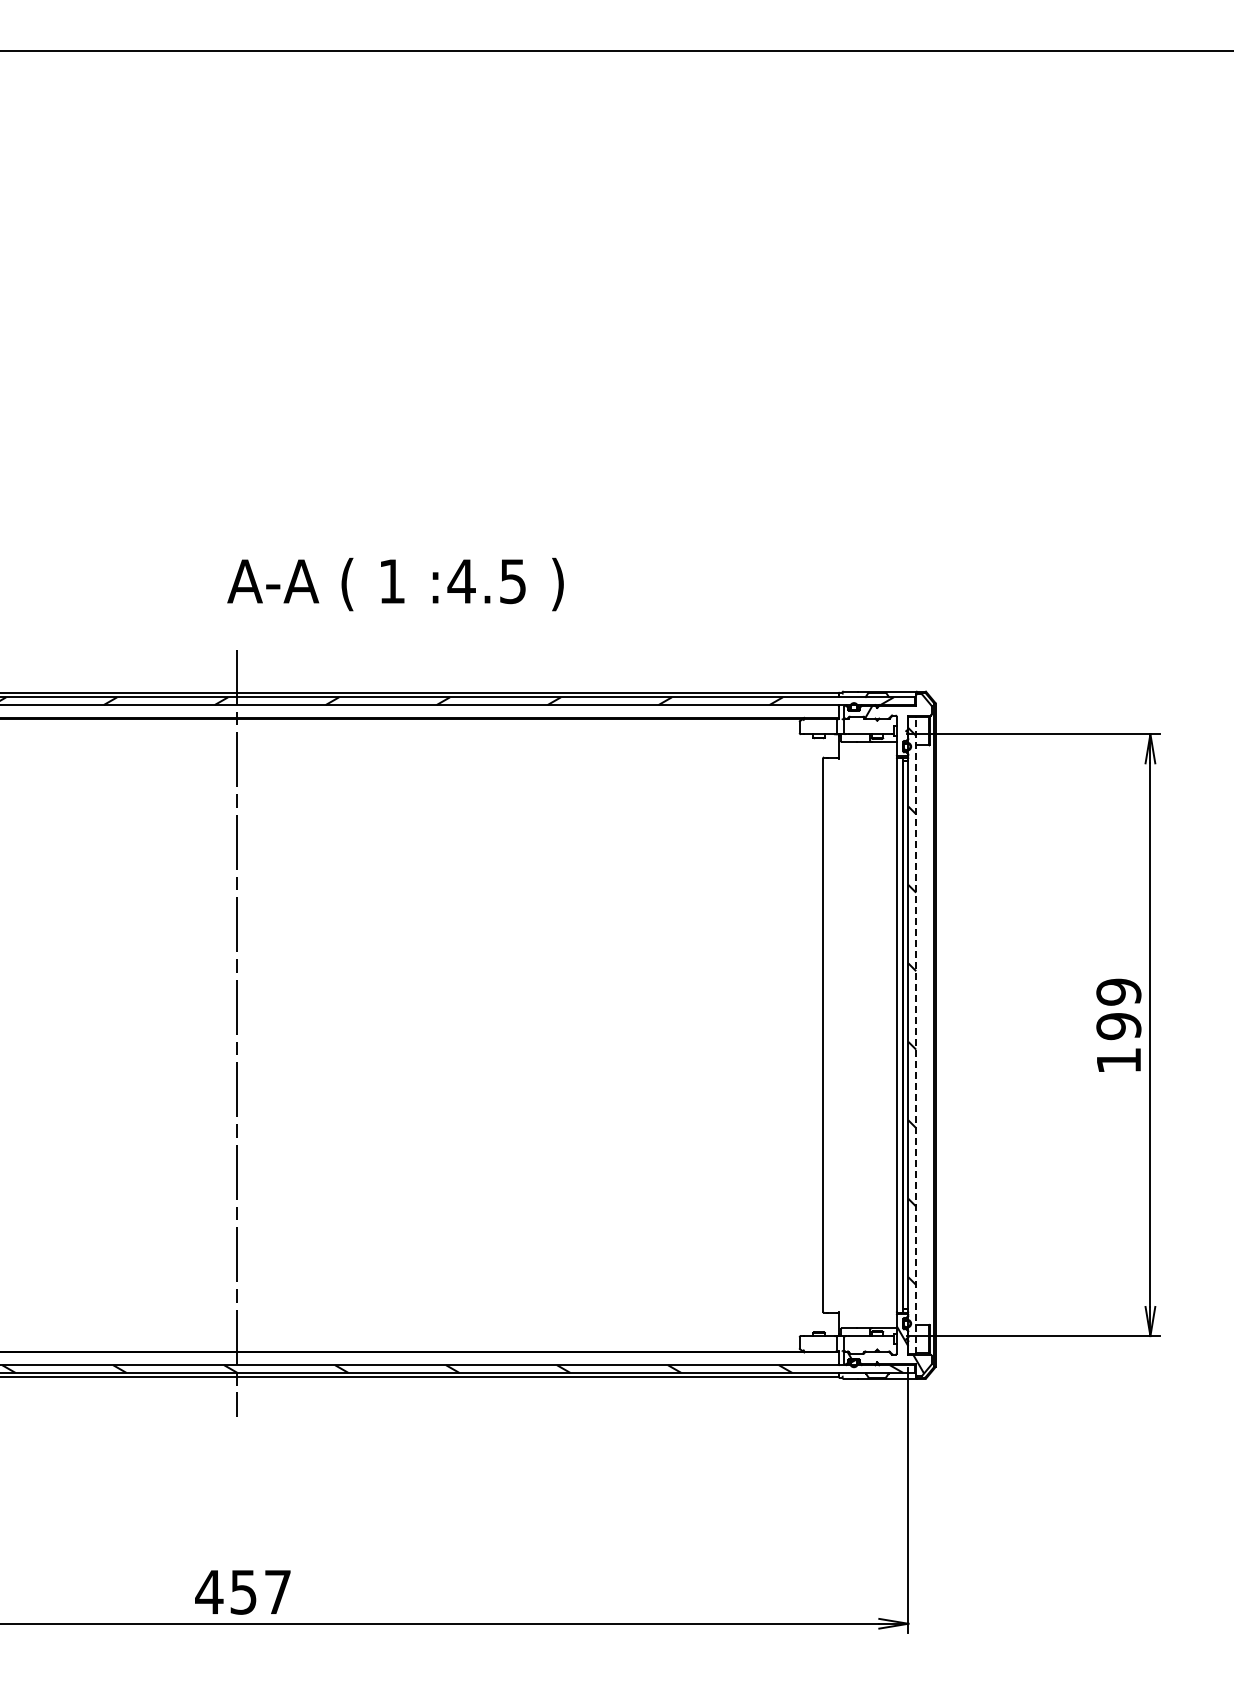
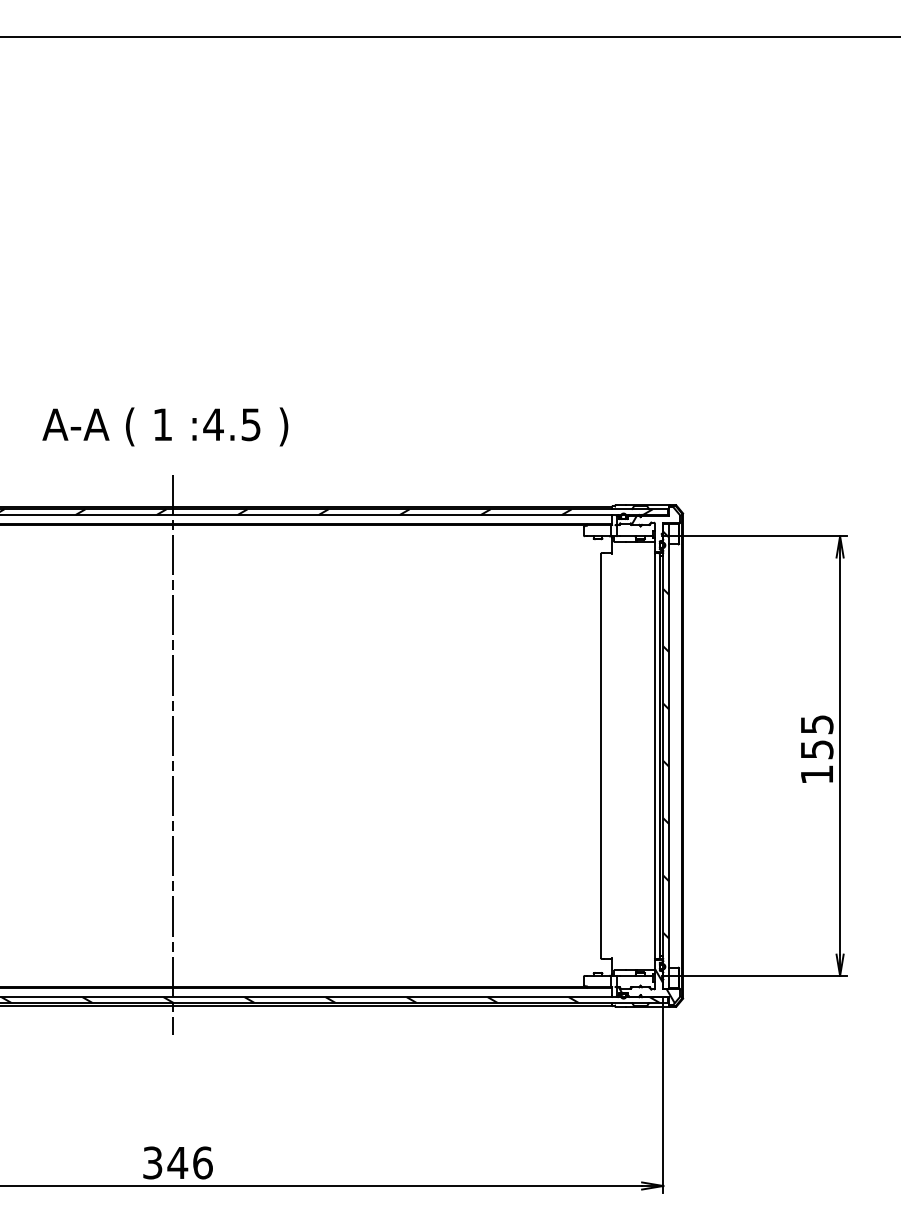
text: (395, 584) -> (165, 426), moved
text: (1118, 1009) -> (816, 737), 199 -> 155
line: (916, 1034) -> (669, 755), dashed -> solid
text: (243, 1591) -> (177, 1162), 457 -> 346

